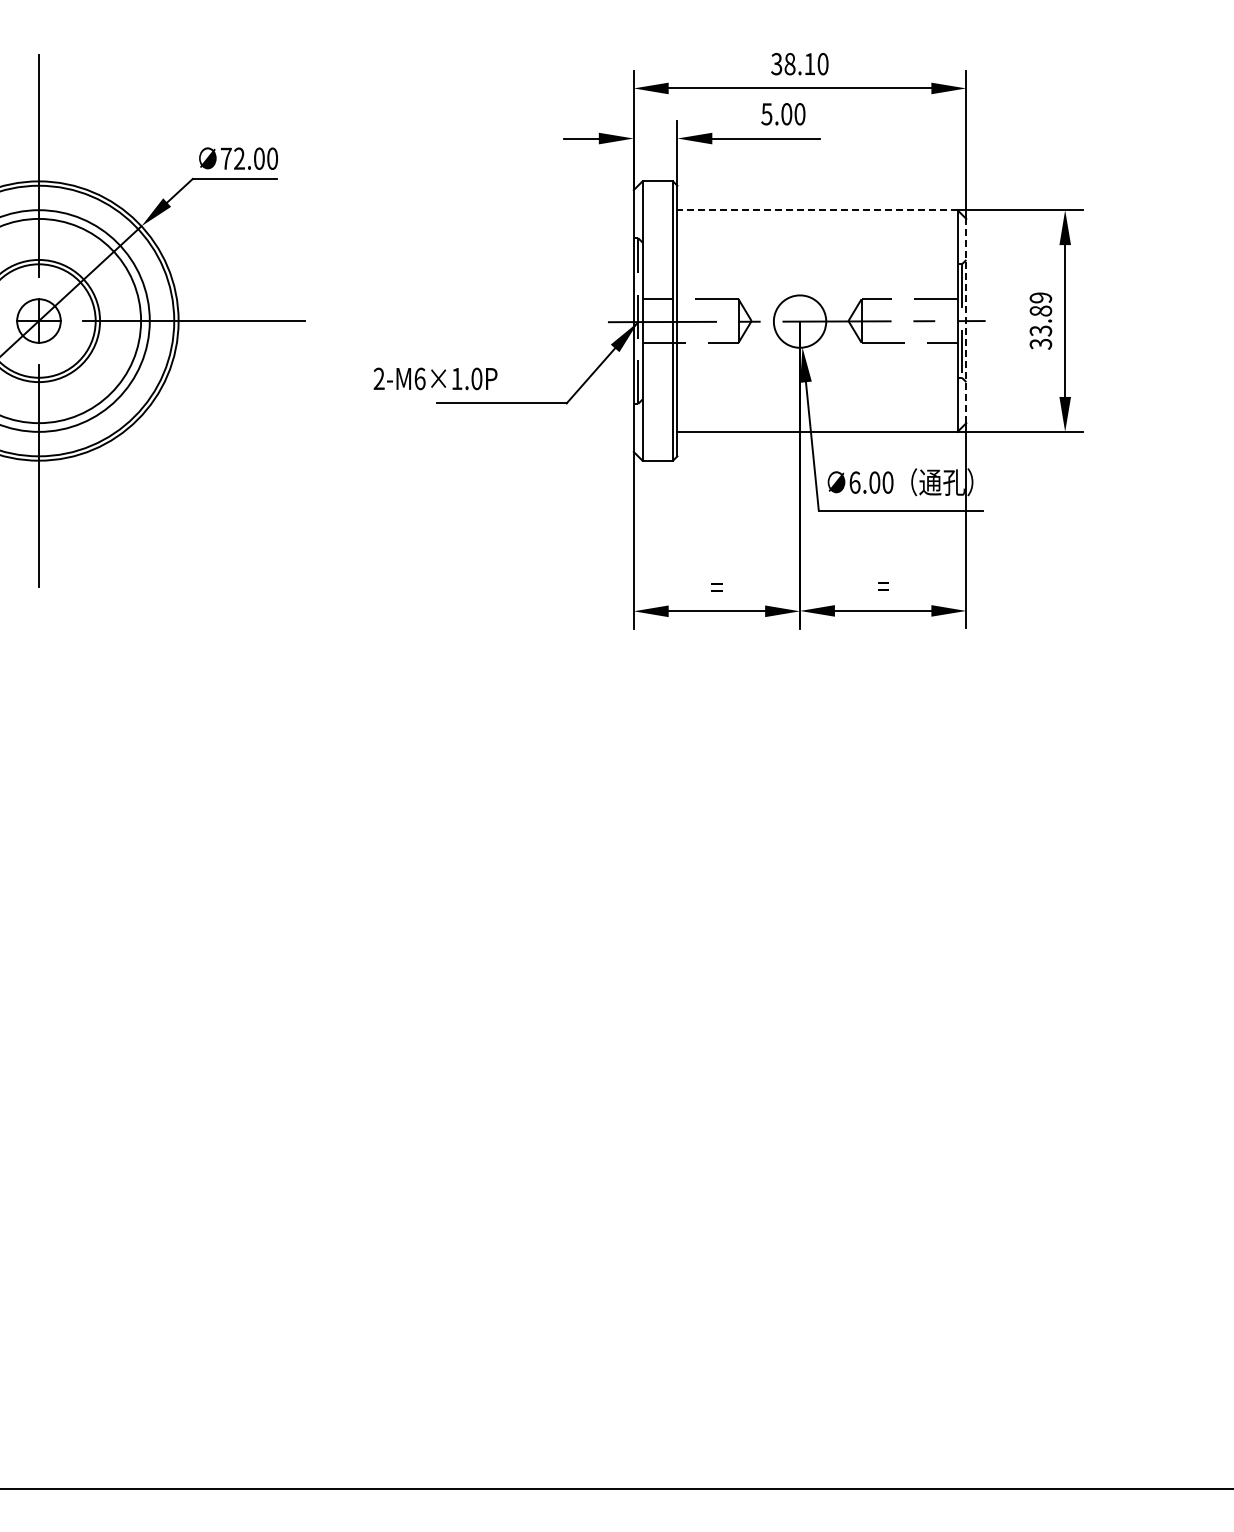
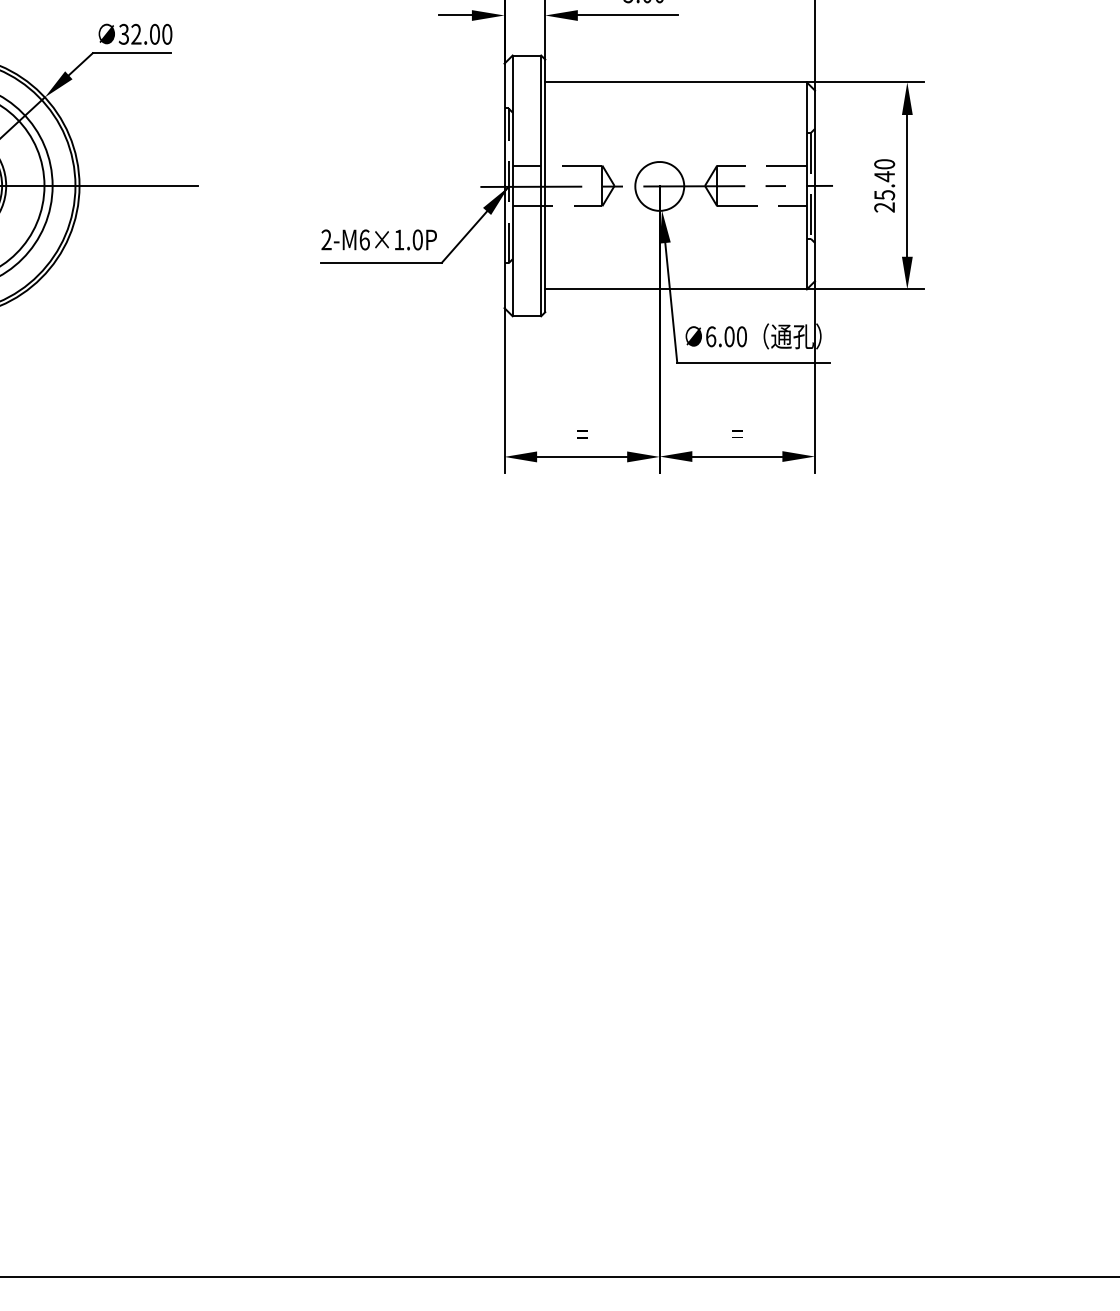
text: (225, 158) -> (123, 34), 72.00 -> 32.00
line: (817, 210) -> (676, 82), dashed -> solid
line: (966, 320) -> (815, 185), dashed -> solid
text: (1040, 320) -> (884, 185), 33.89 -> 25.40
text: (435, 378) -> (379, 239), moved

